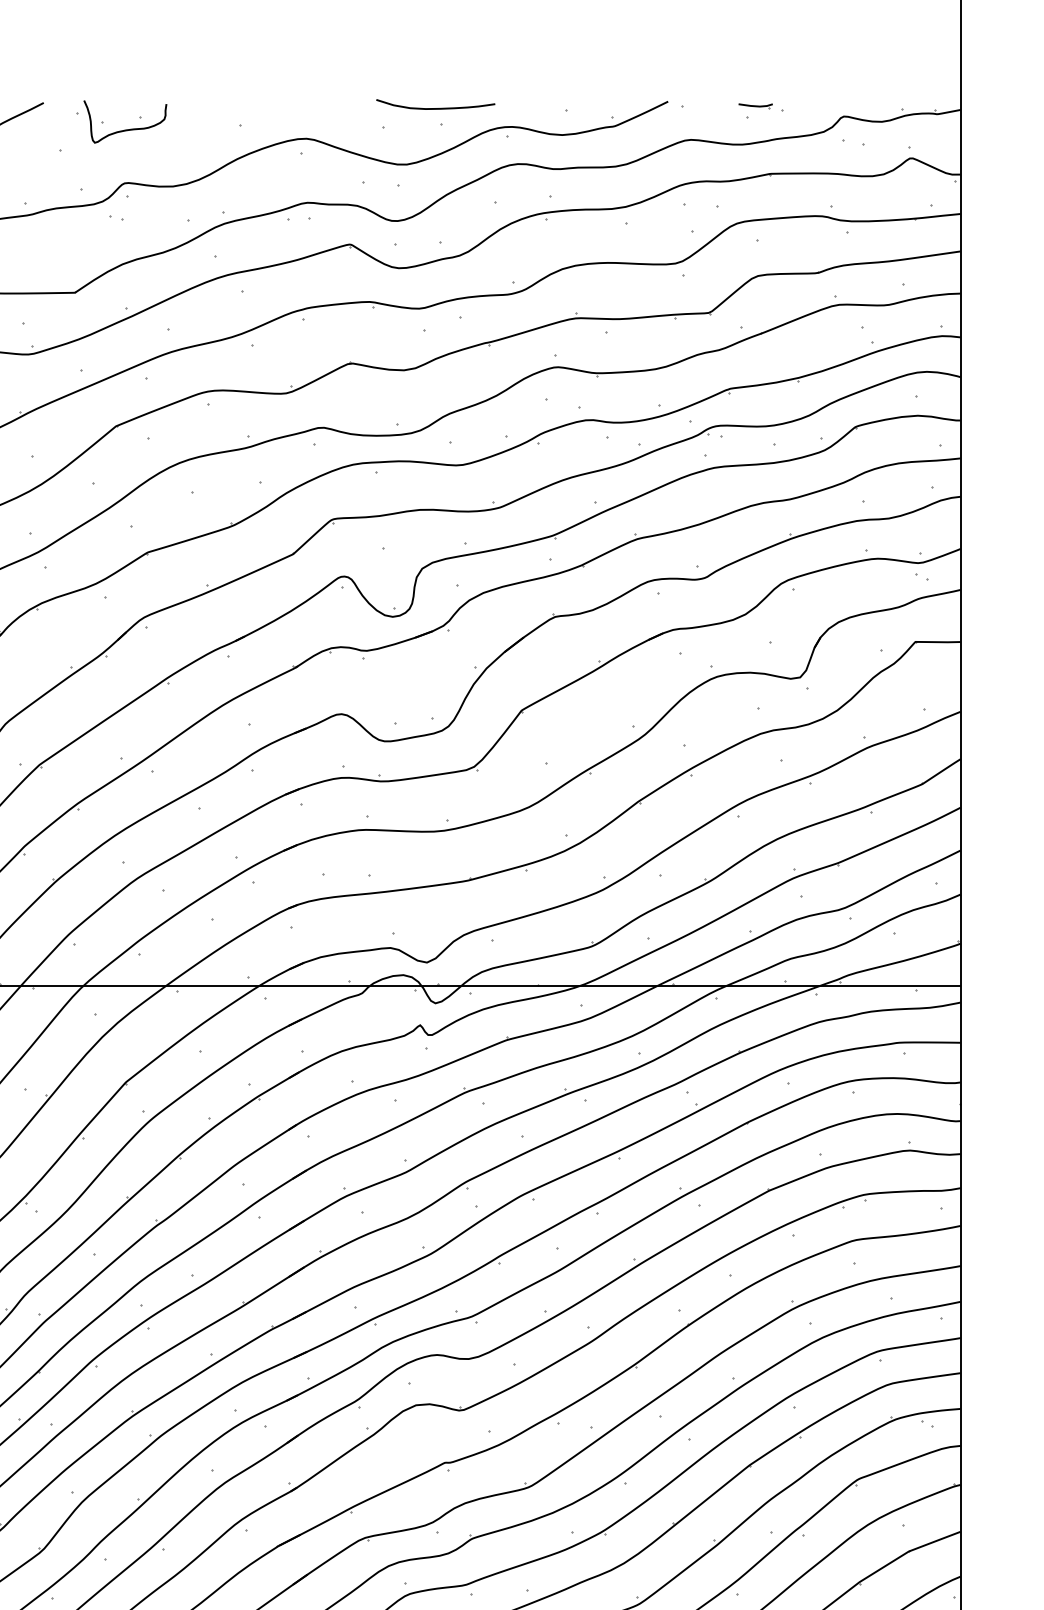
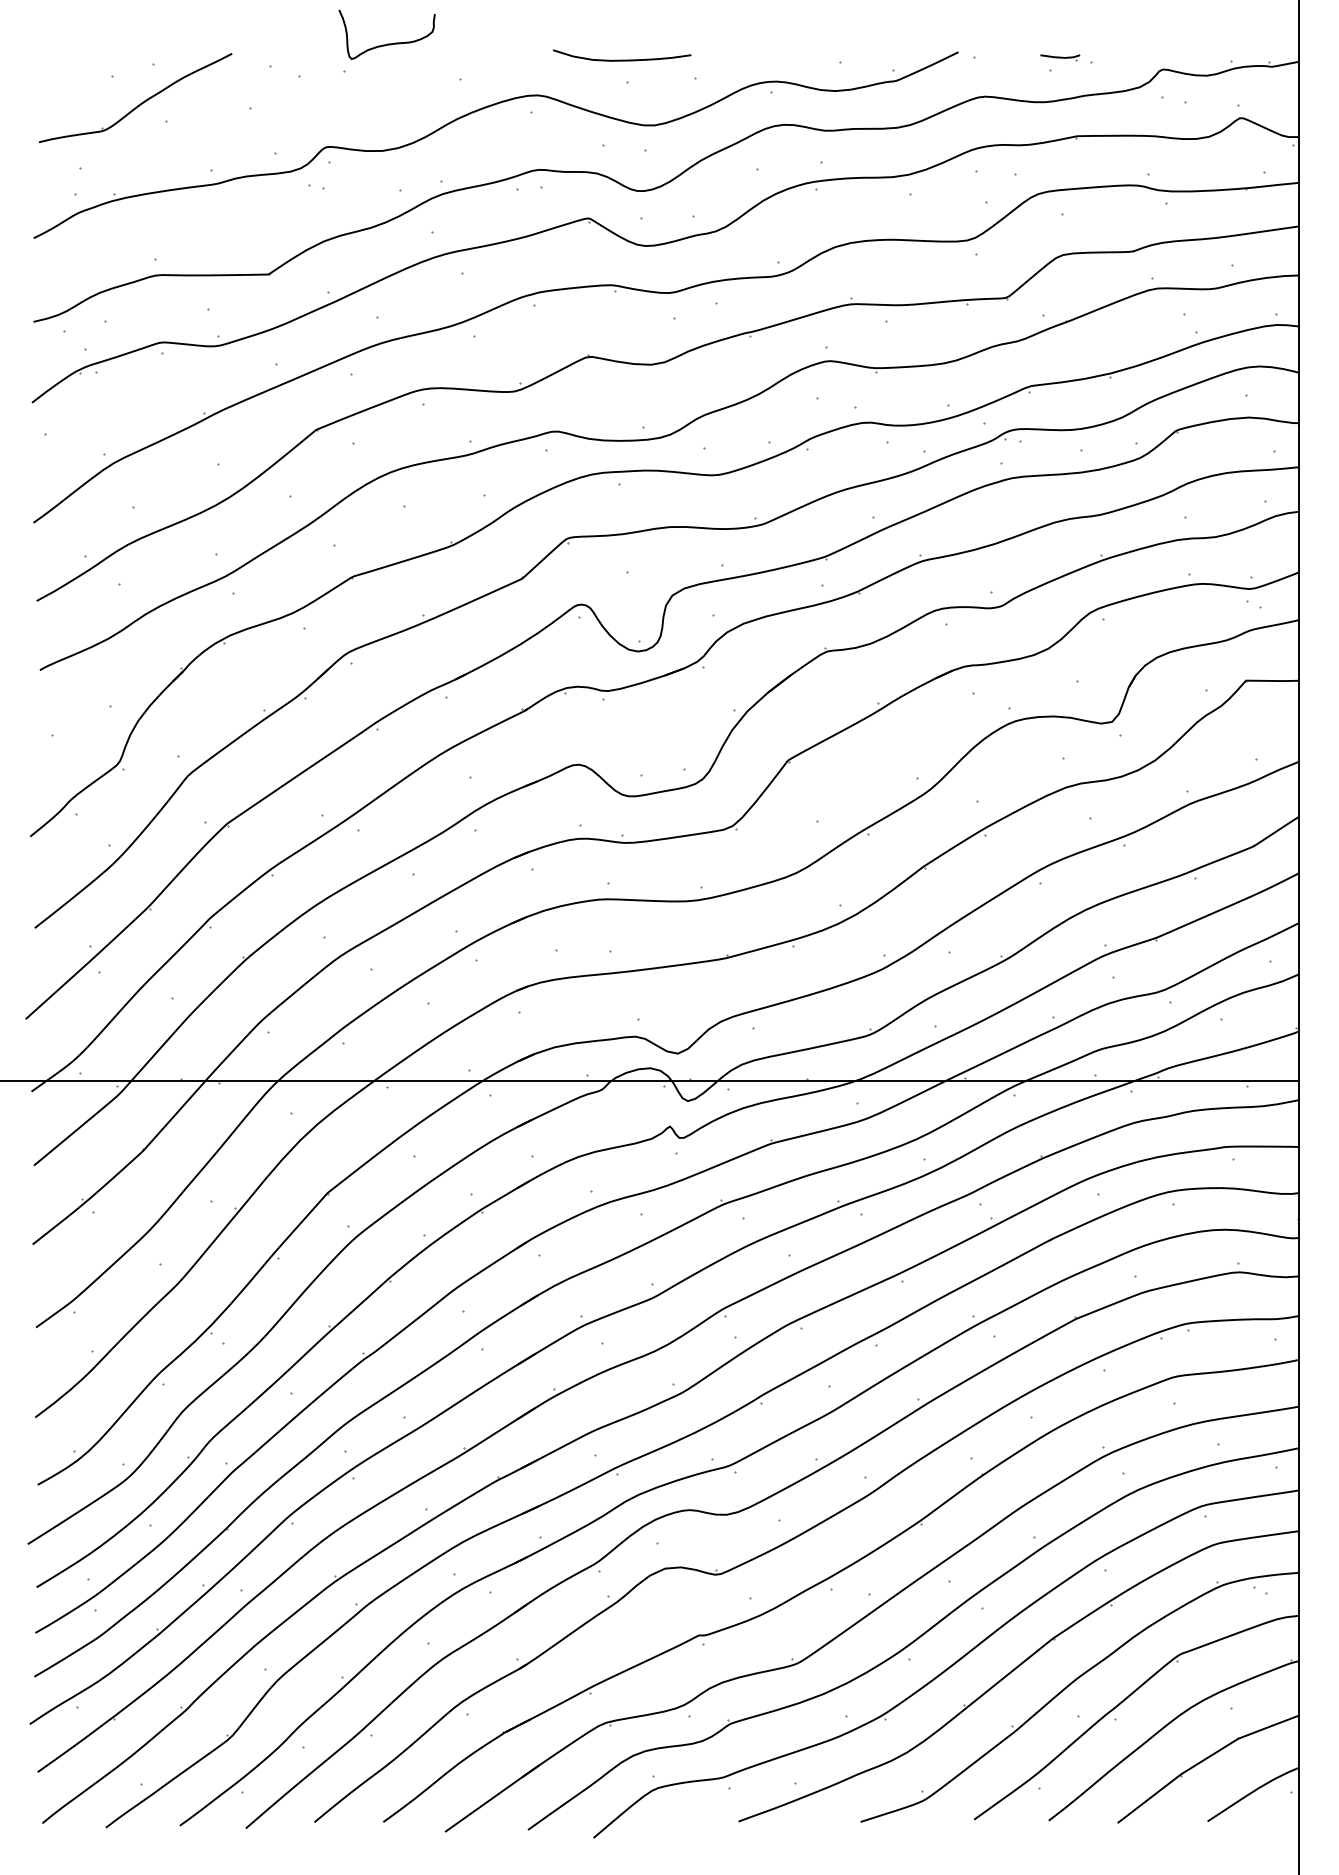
curve: (436, 107) -> (622, 59), moved
curve: (125, 129) -> (387, 43), moved

